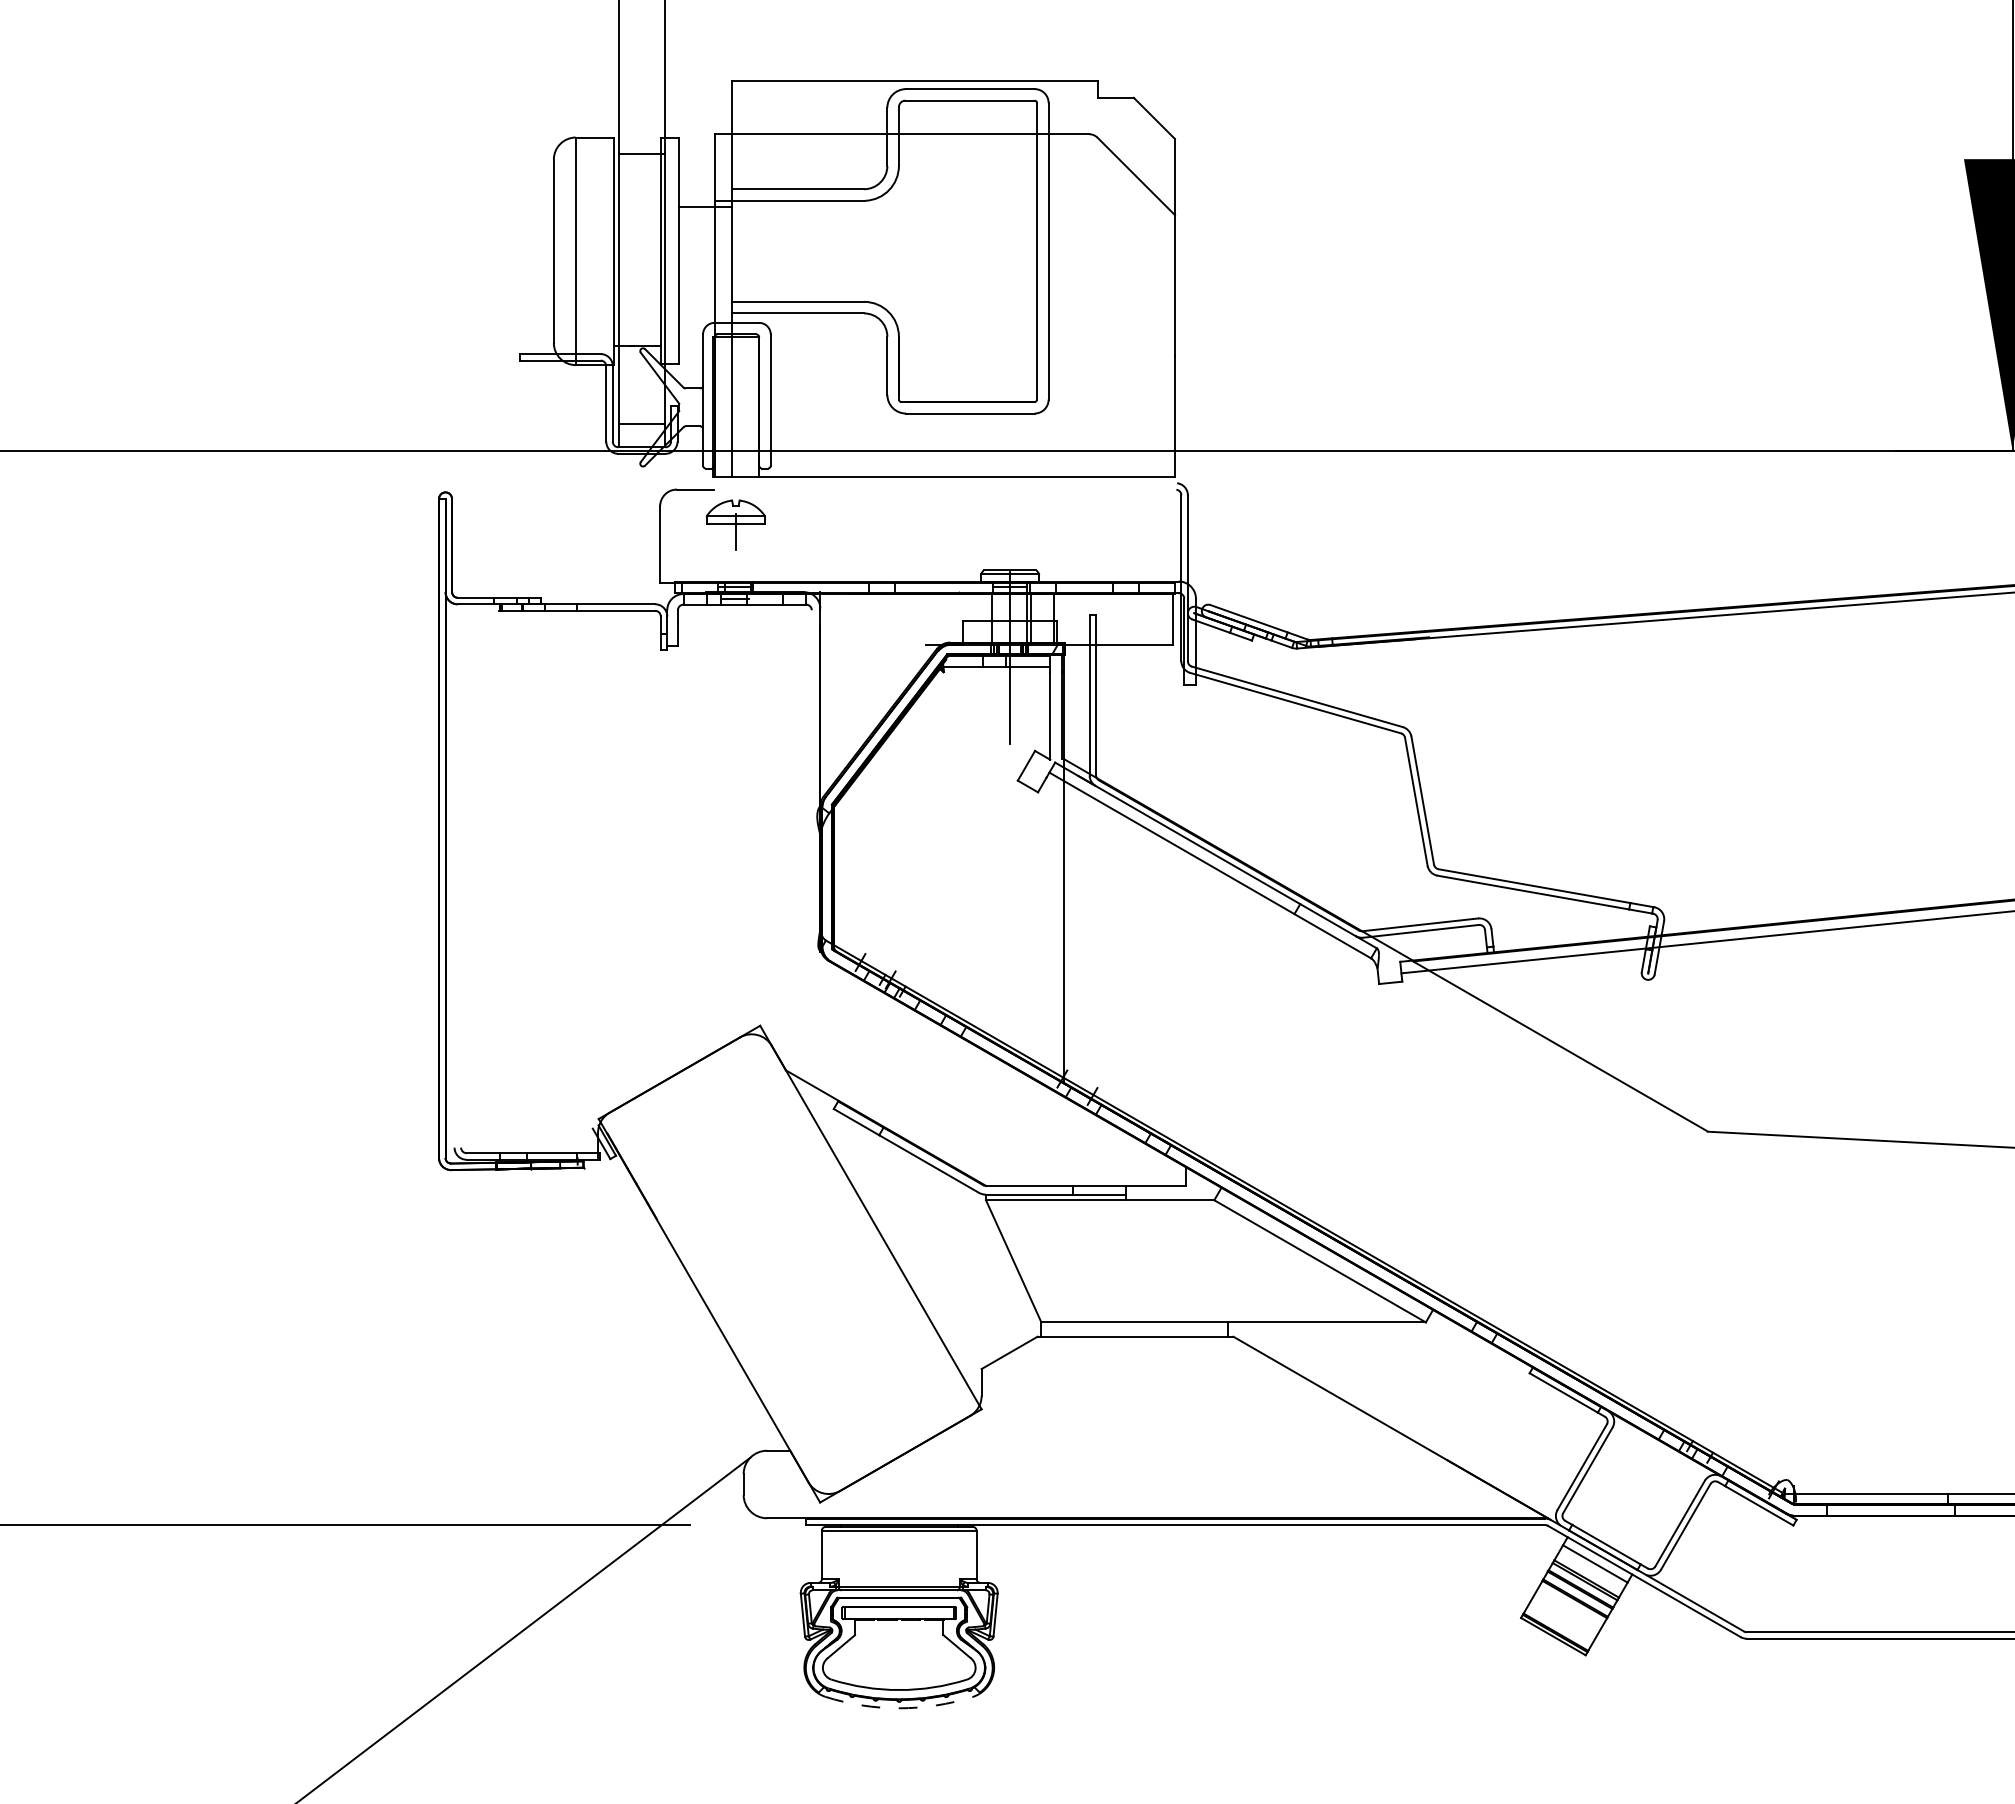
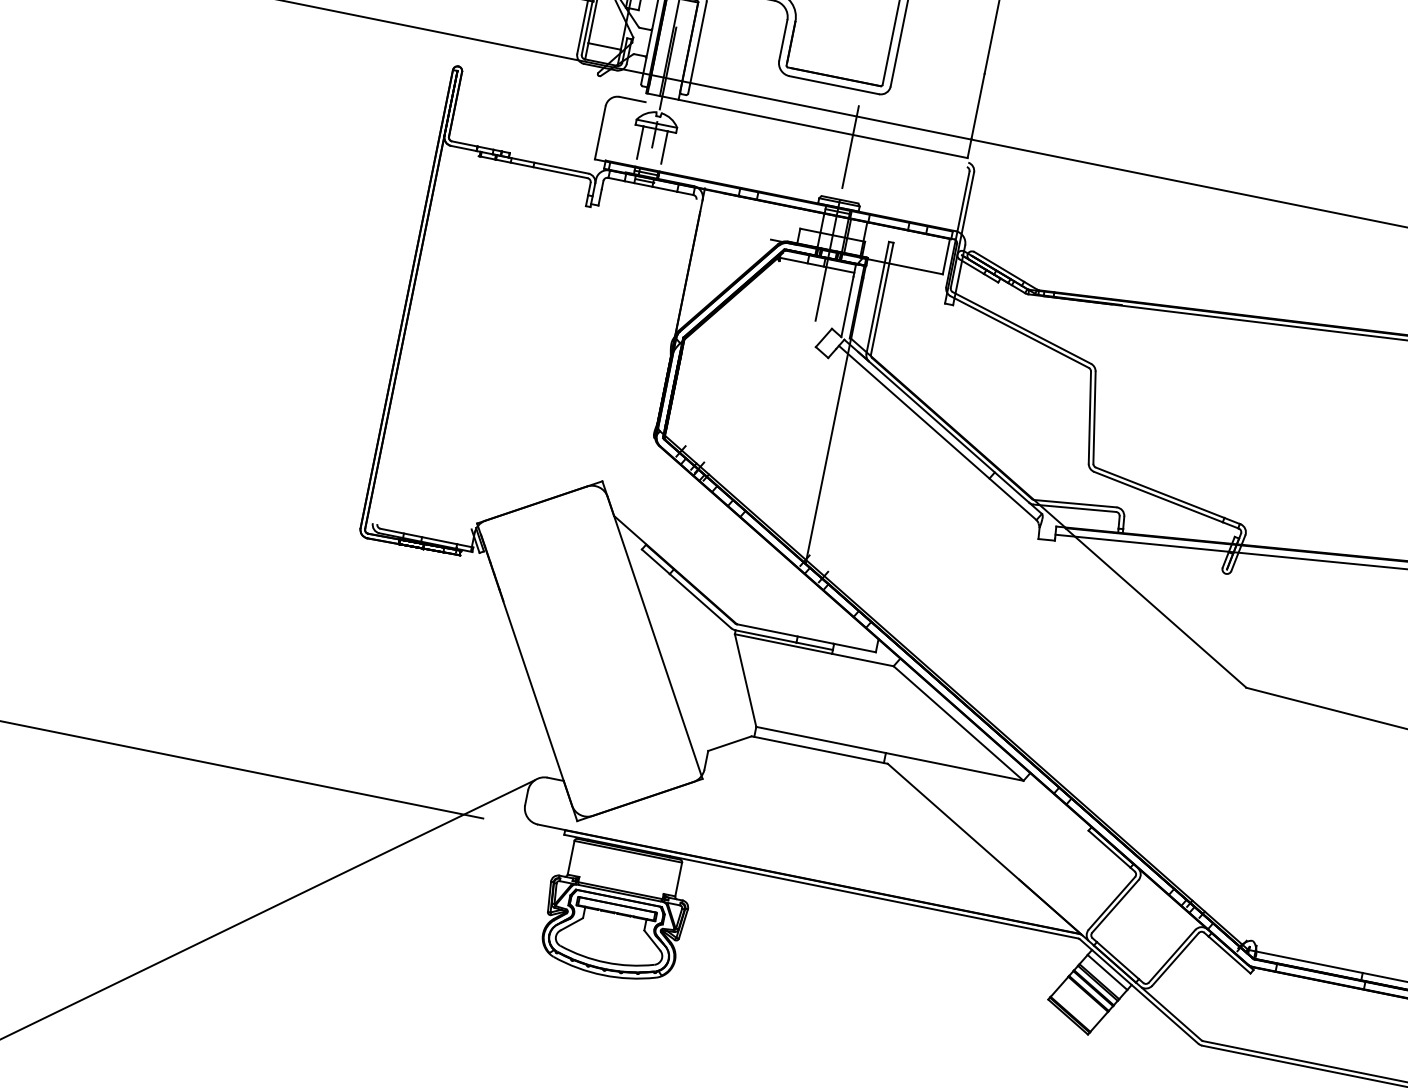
line: (735, 436) -> (667, 68), added
line: (1010, 494) -> (850, 147), added
line: (718, 546) -> (640, 142), added
line: (752, 546) -> (664, 147), added
arc: (899, 1708) -> (603, 975), dashed -> solid

